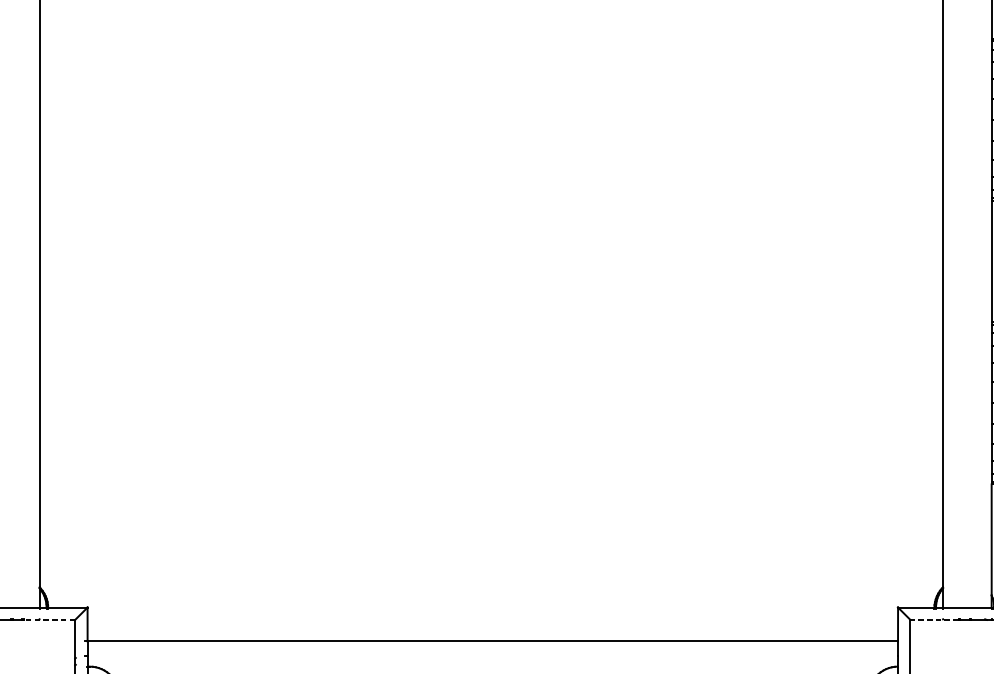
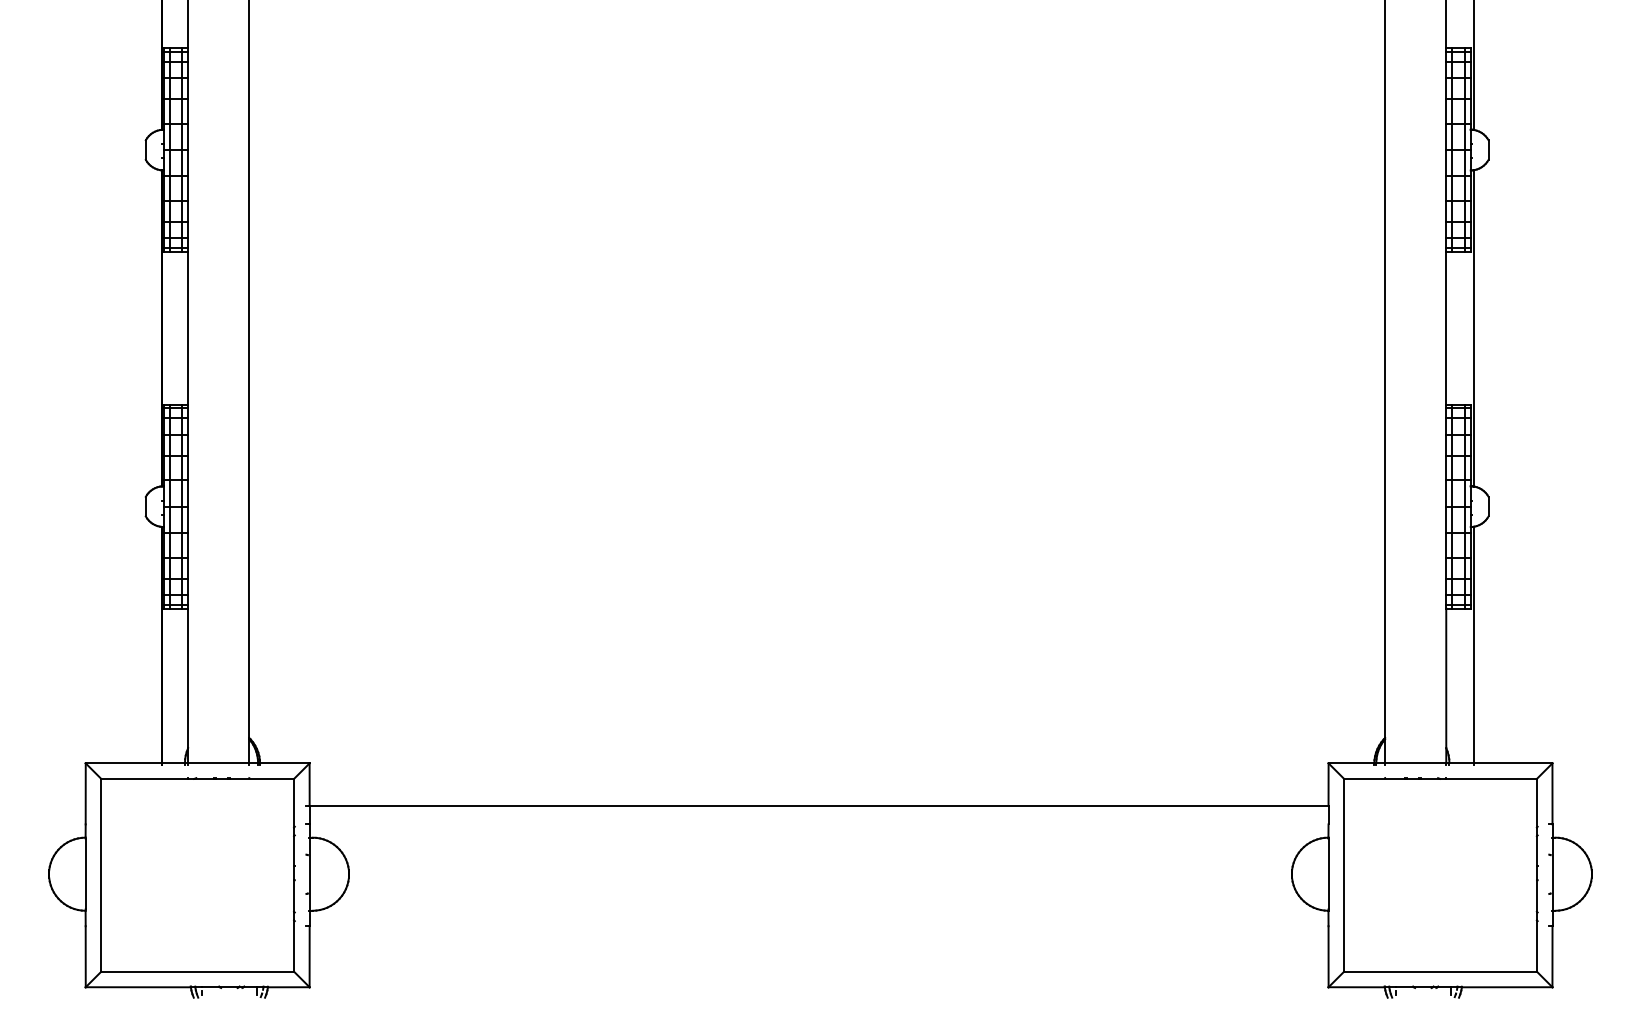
line: (49, 619) -> (261, 778), dashed -> solid
line: (934, 619) -> (1374, 778), dashed -> solid

